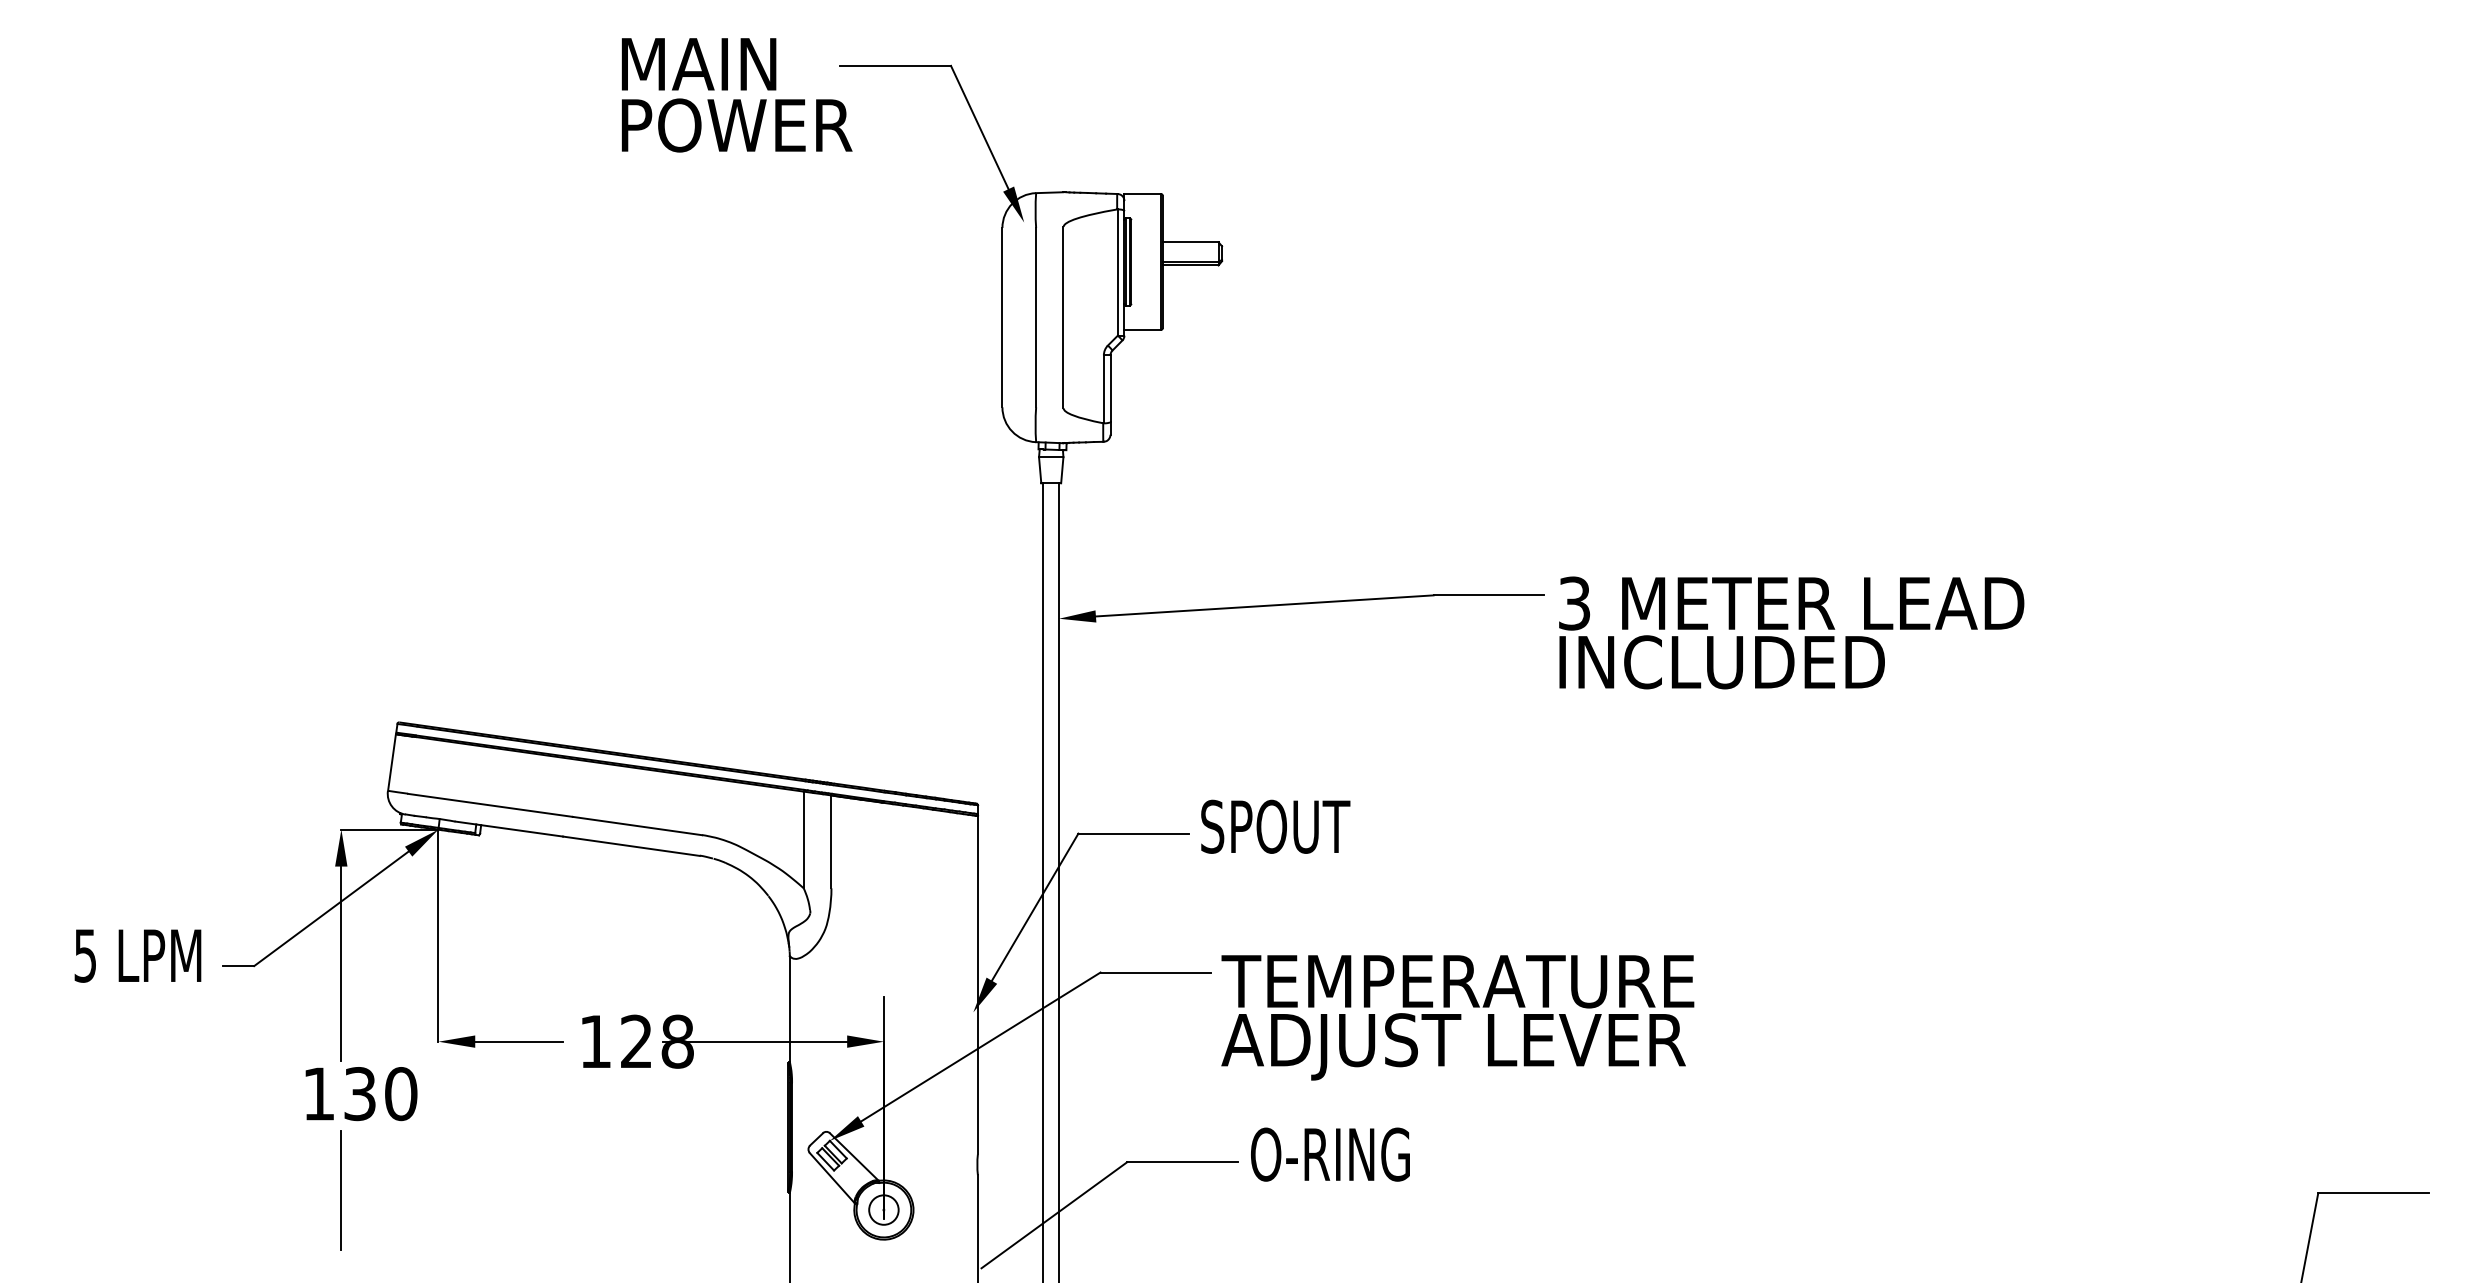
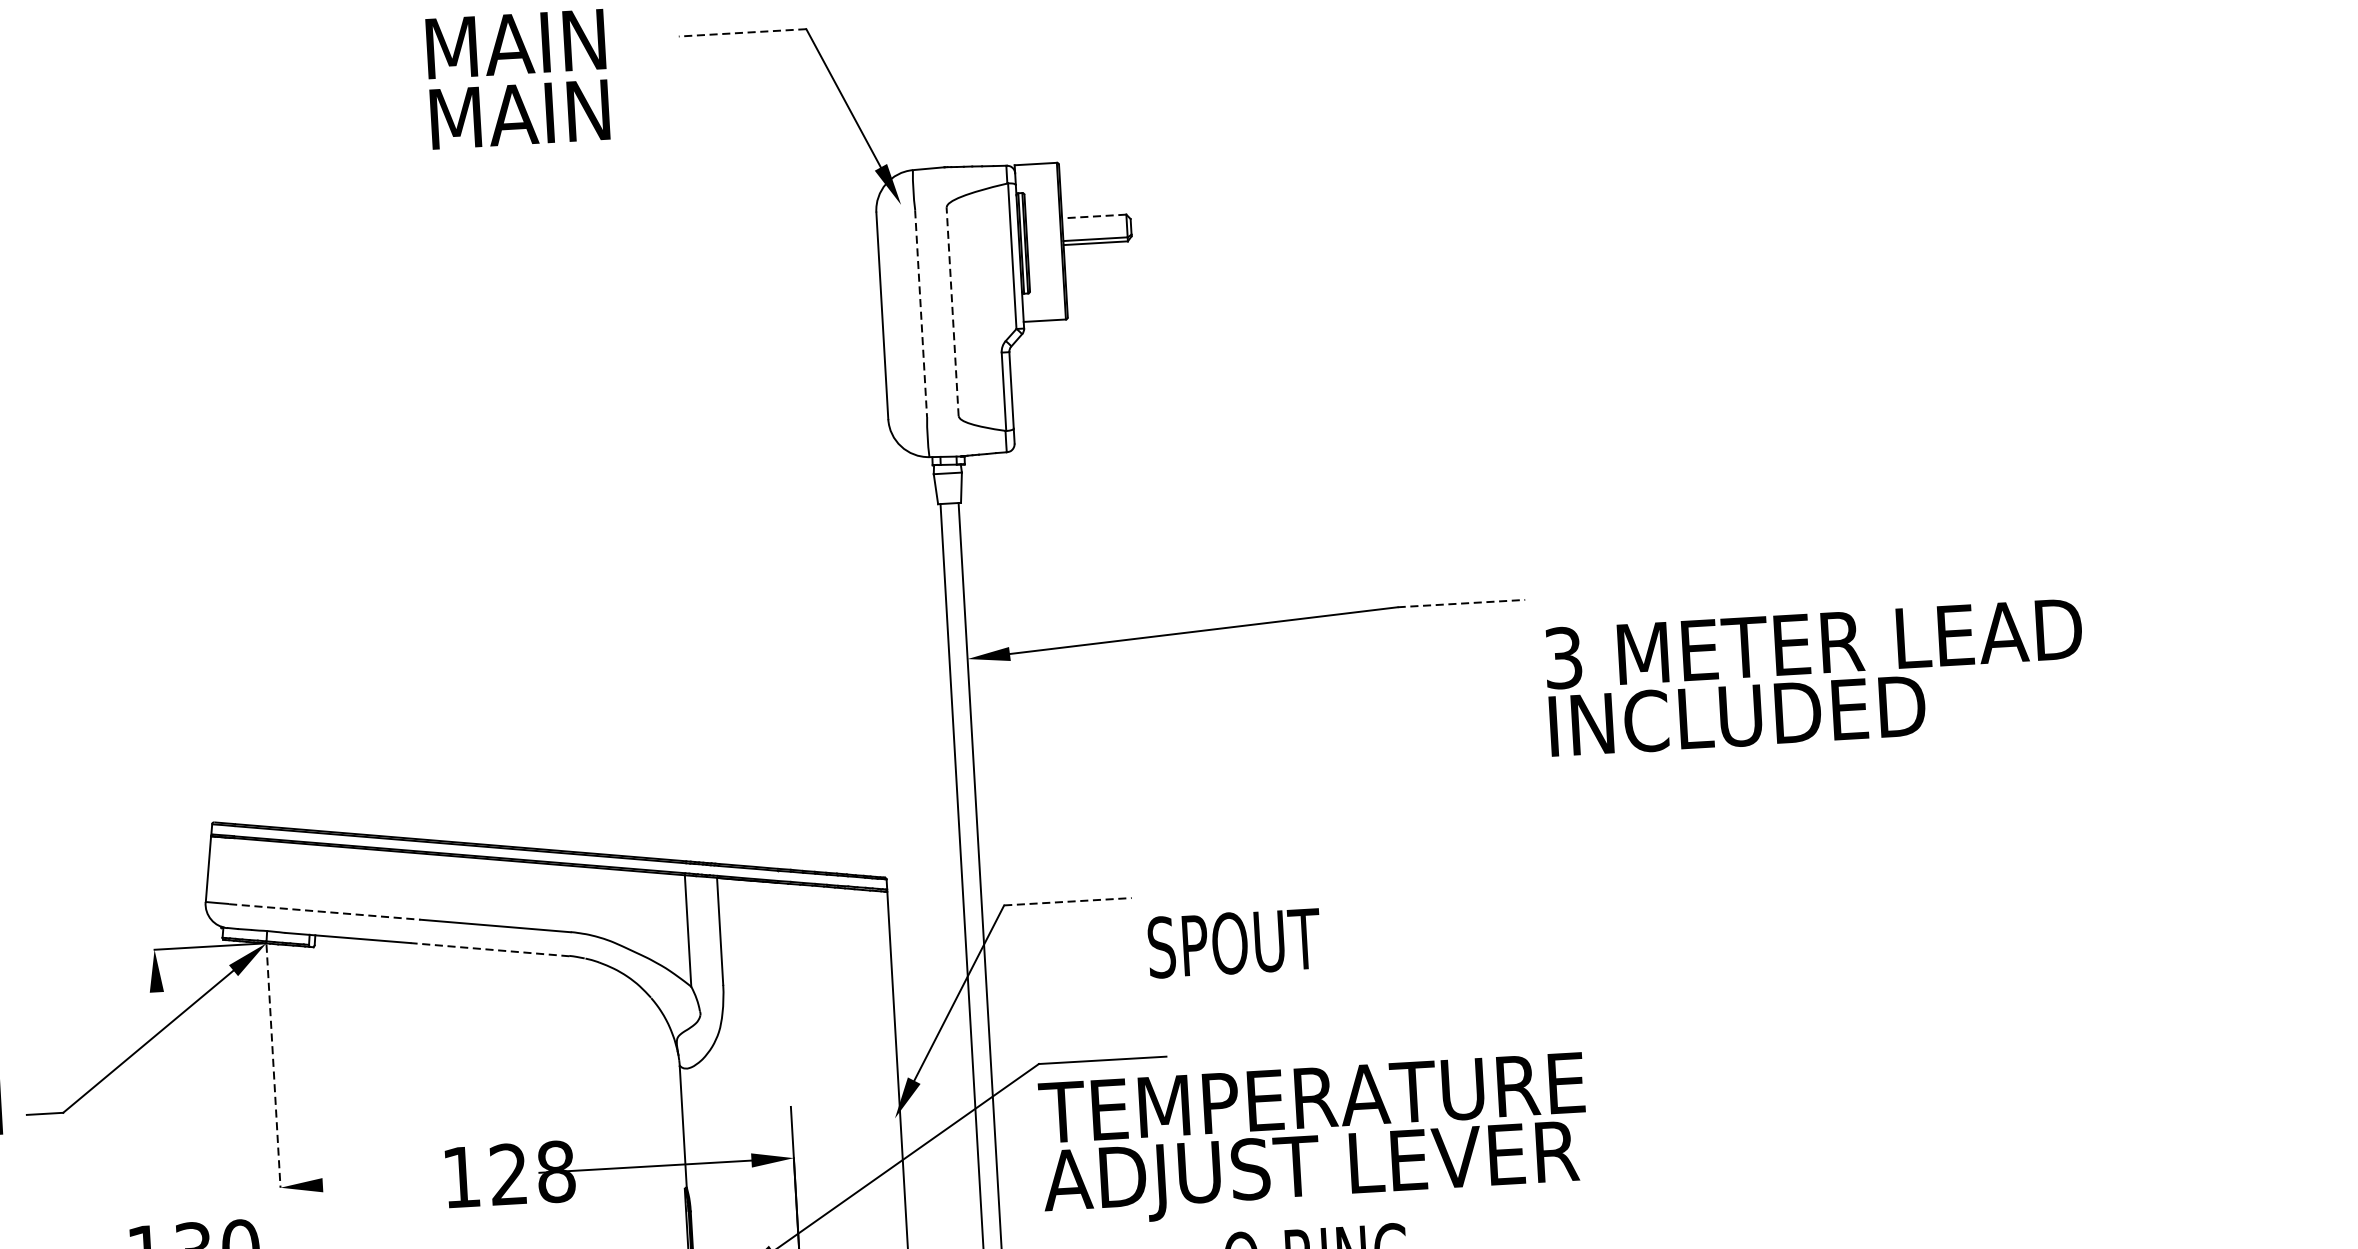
line: (895, 65) -> (742, 32), solid -> dashed
text: (740, 125) -> (567, 111), POWER -> MAIN
line: (1190, 242) -> (1094, 216), solid -> dashed
line: (1036, 317) -> (921, 313), solid -> dashed
line: (1063, 317) -> (952, 311), solid -> dashed
line: (1489, 595) -> (1462, 603), solid -> dashed
text: (1791, 632) -> (1815, 676), moved
line: (490, 805) -> (324, 912), solid -> dashed
text: (1275, 826) -> (1234, 942), moved
line: (1134, 833) -> (1068, 901), solid -> dashed
line: (630, 846) -> (488, 950), solid -> dashed
line: (438, 936) -> (273, 1066), solid -> dashed
line: (341, 963) -> (163, 1104), removed
text: (1457, 1017) -> (1313, 1139), moved
line: (519, 1041) -> (373, 1182), removed

